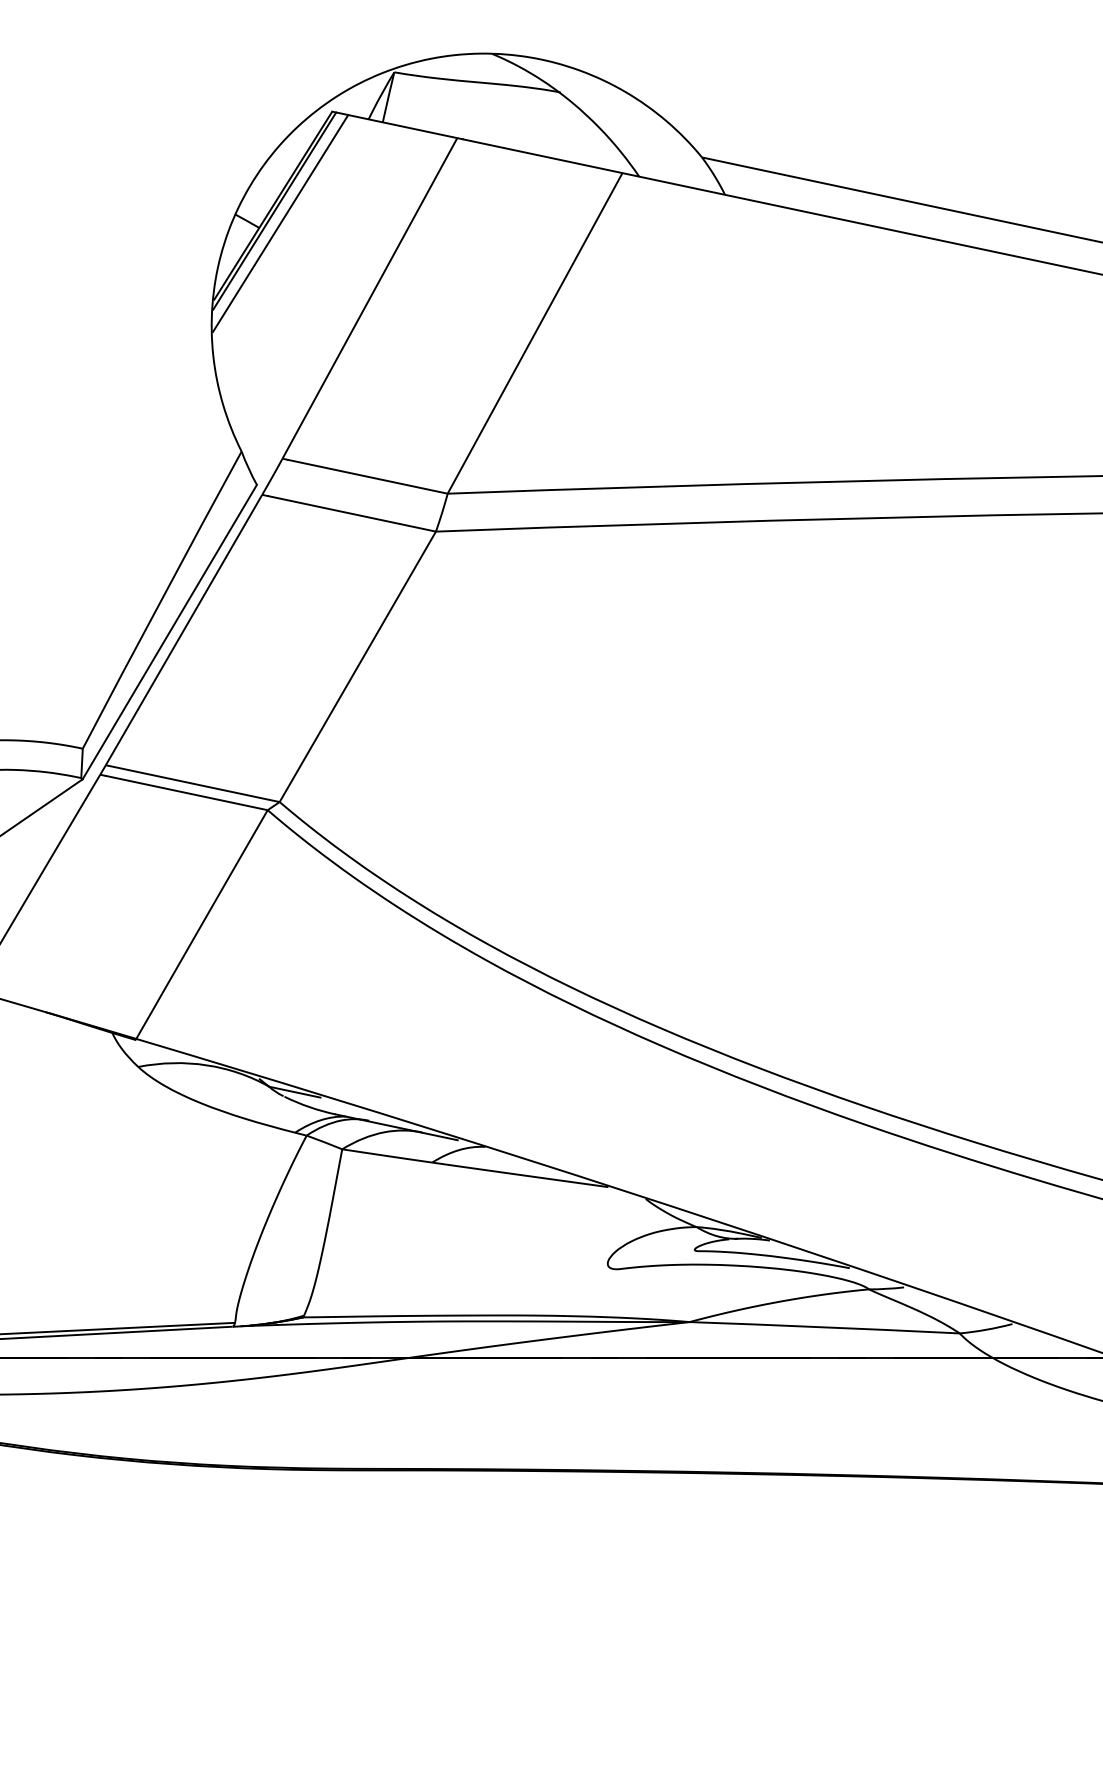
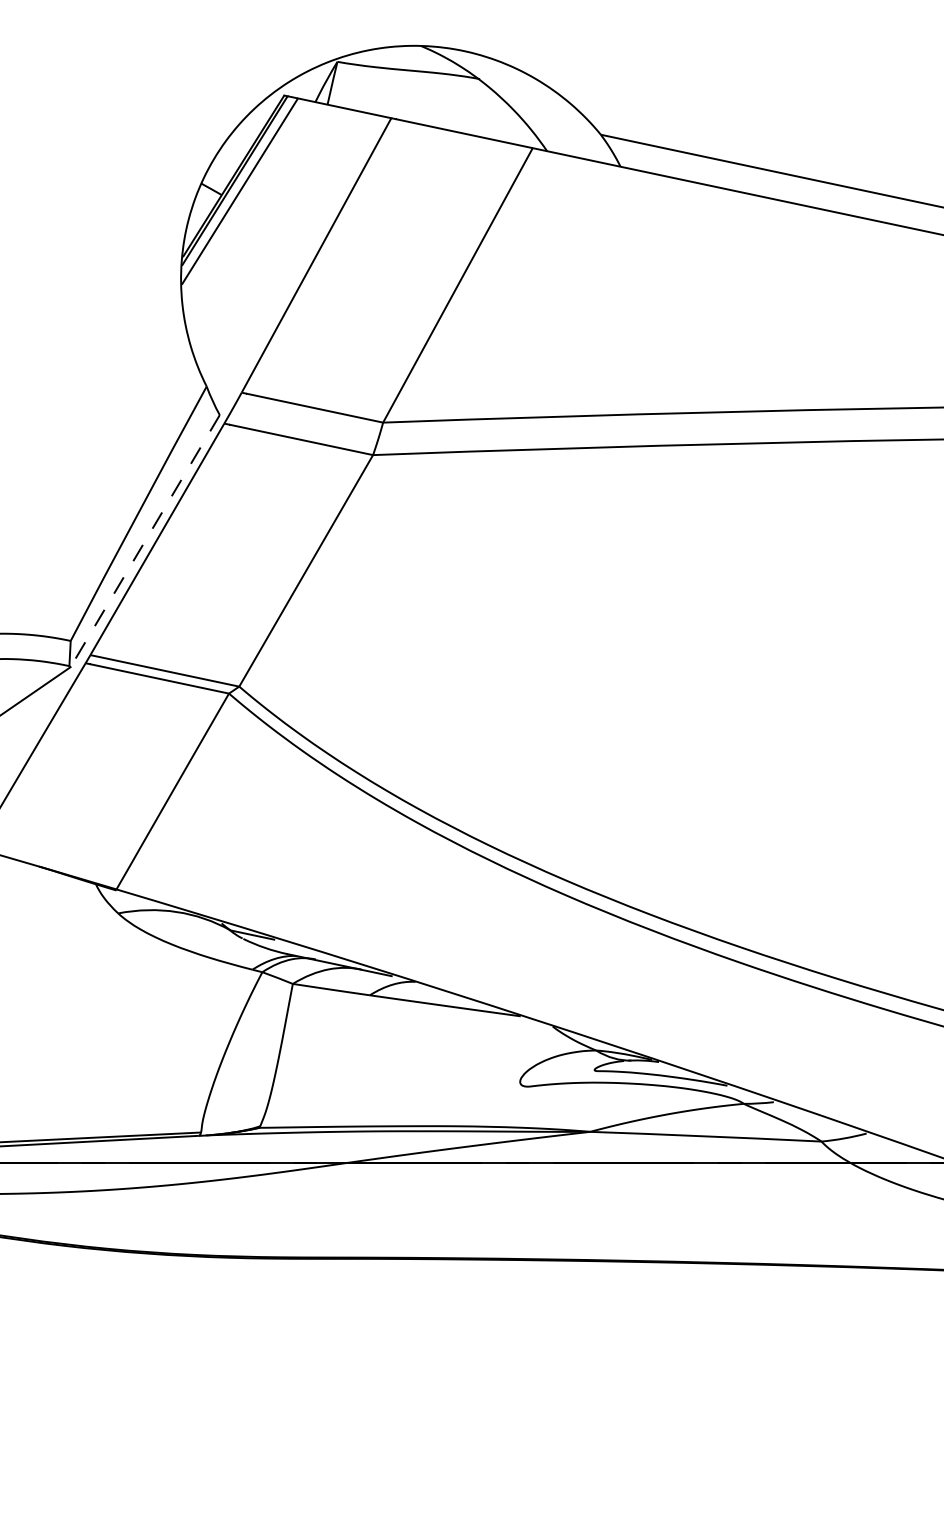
line: (168, 632) -> (144, 541), solid -> dashed

